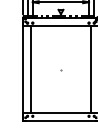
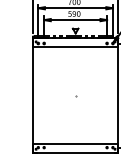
line: (31, 69) -> (42, 95), removed
line: (91, 69) -> (109, 95), removed

